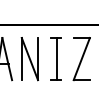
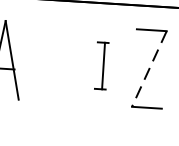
part: (55, 58) -> (101, 64), size x0.6
part: (29, 59) -> (53, 63), removed
line: (81, 59) -> (148, 69), solid -> dashed

